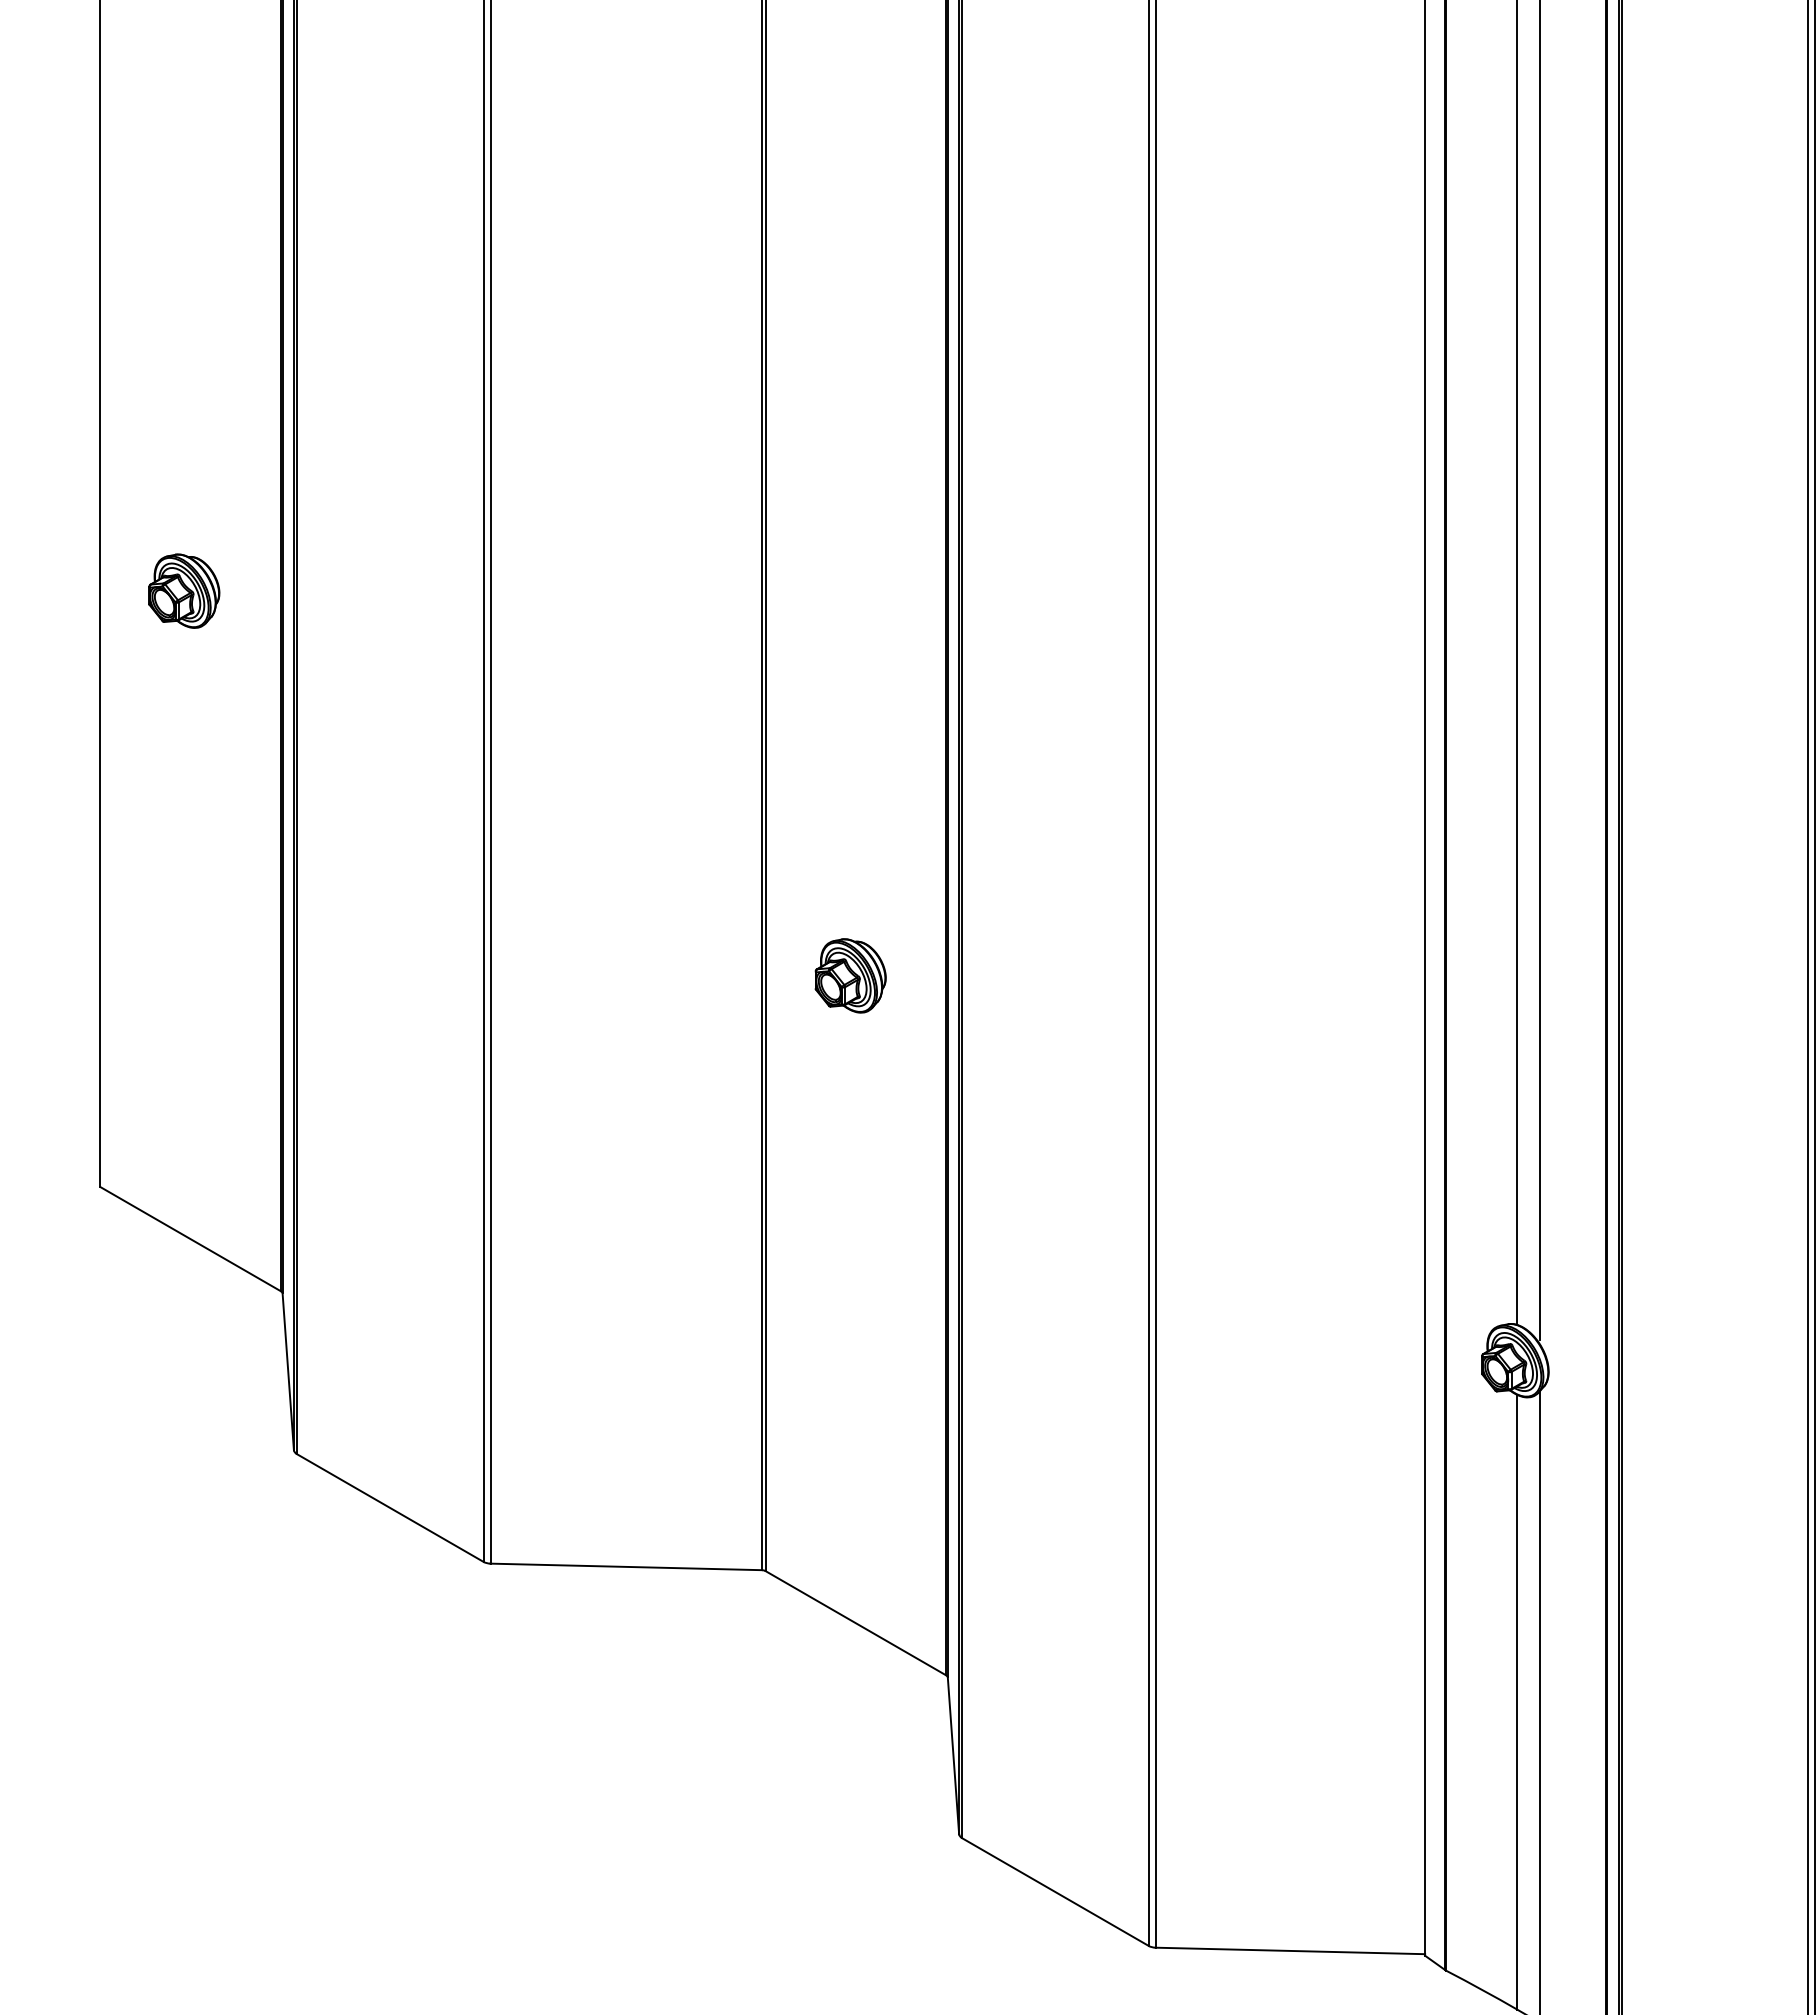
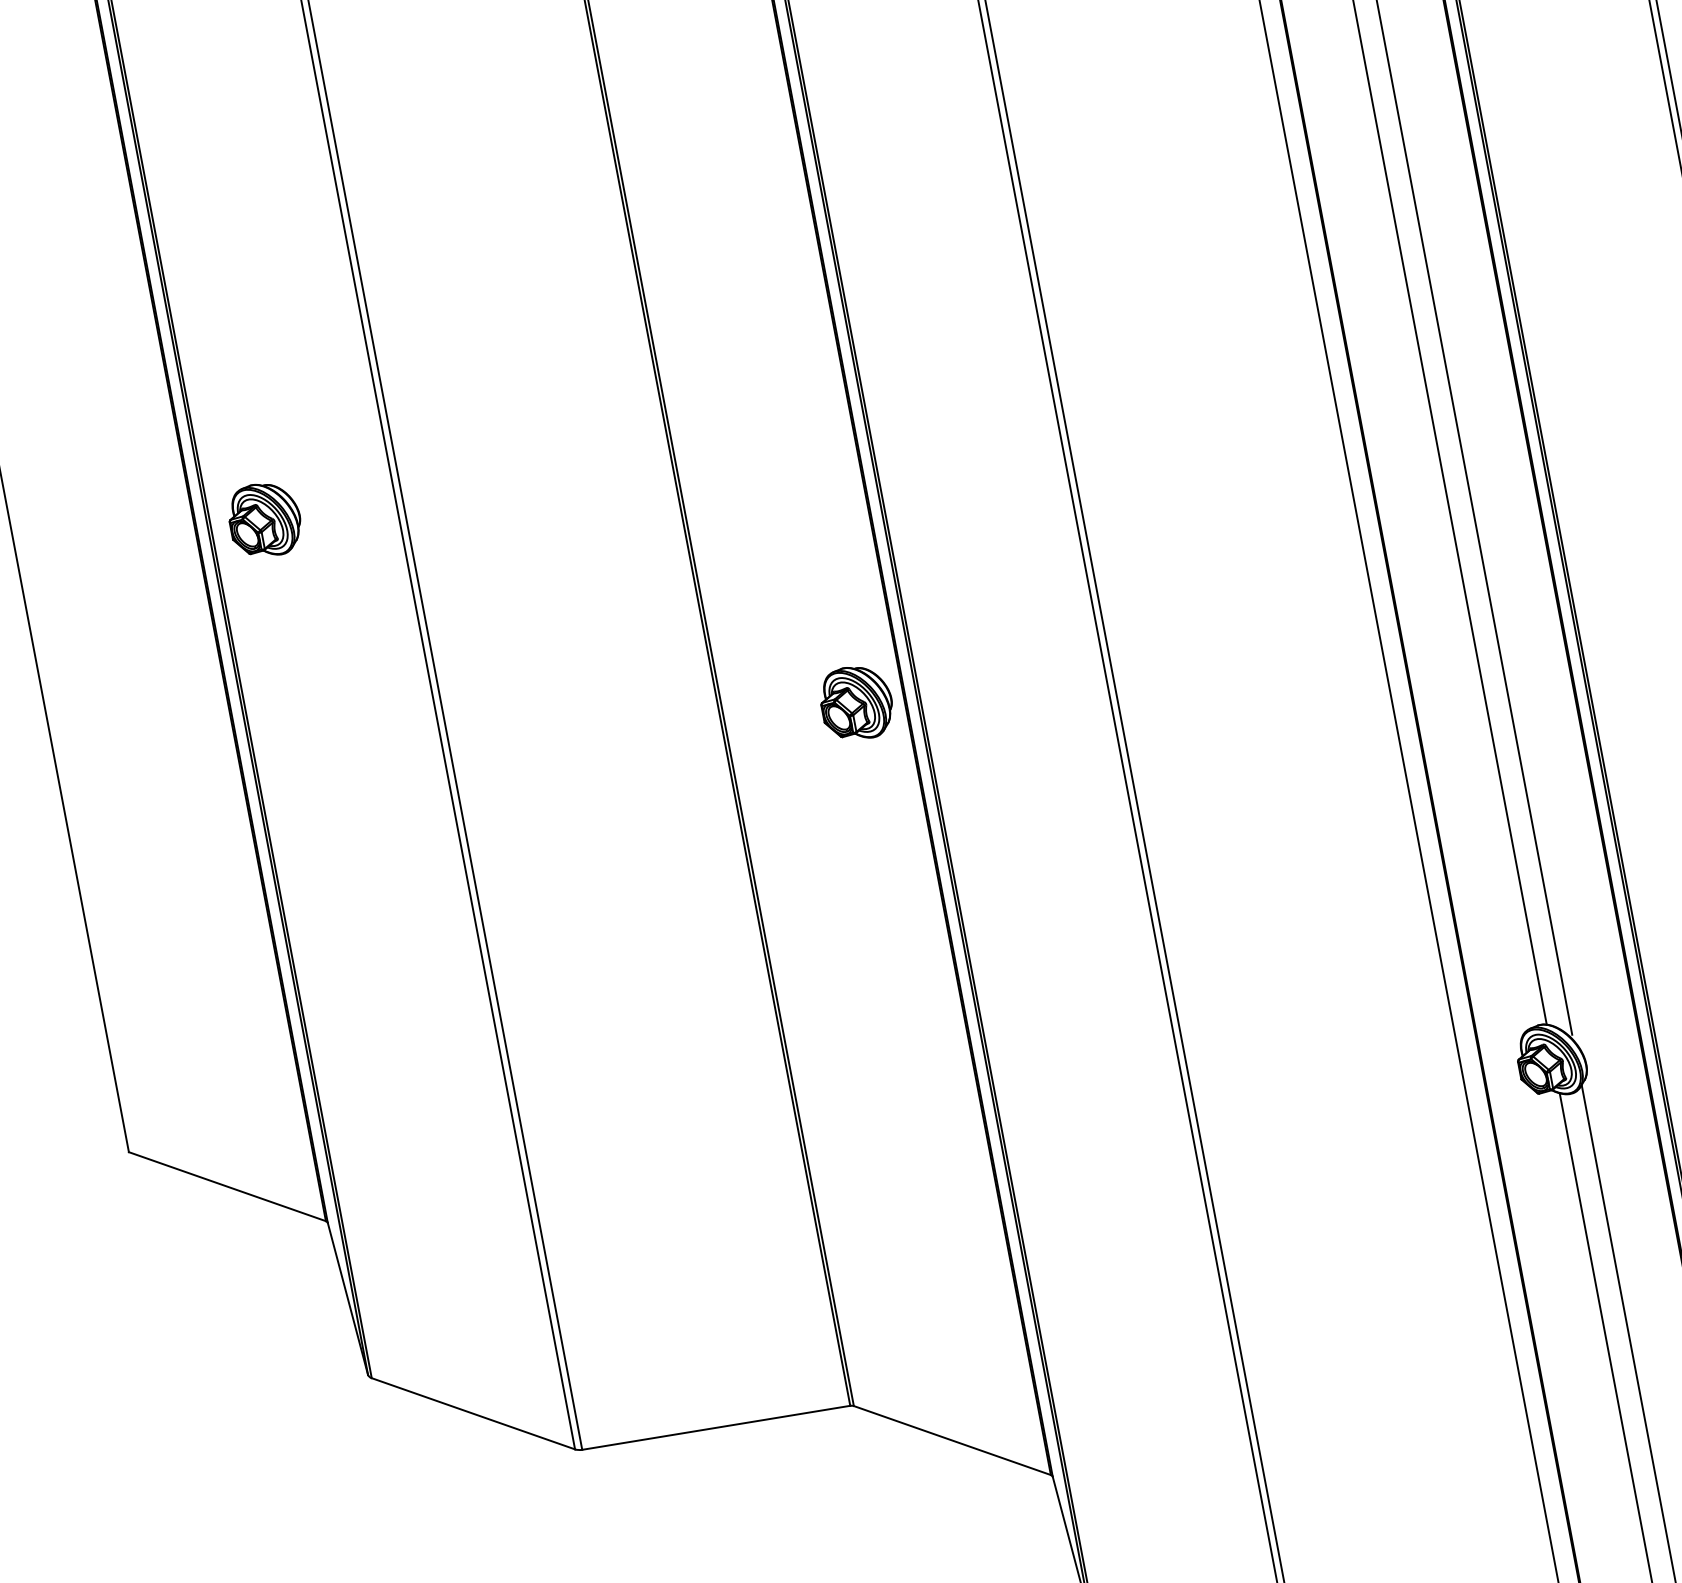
part: (184, 590) -> (264, 519), moved
part: (850, 975) -> (856, 702), moved

